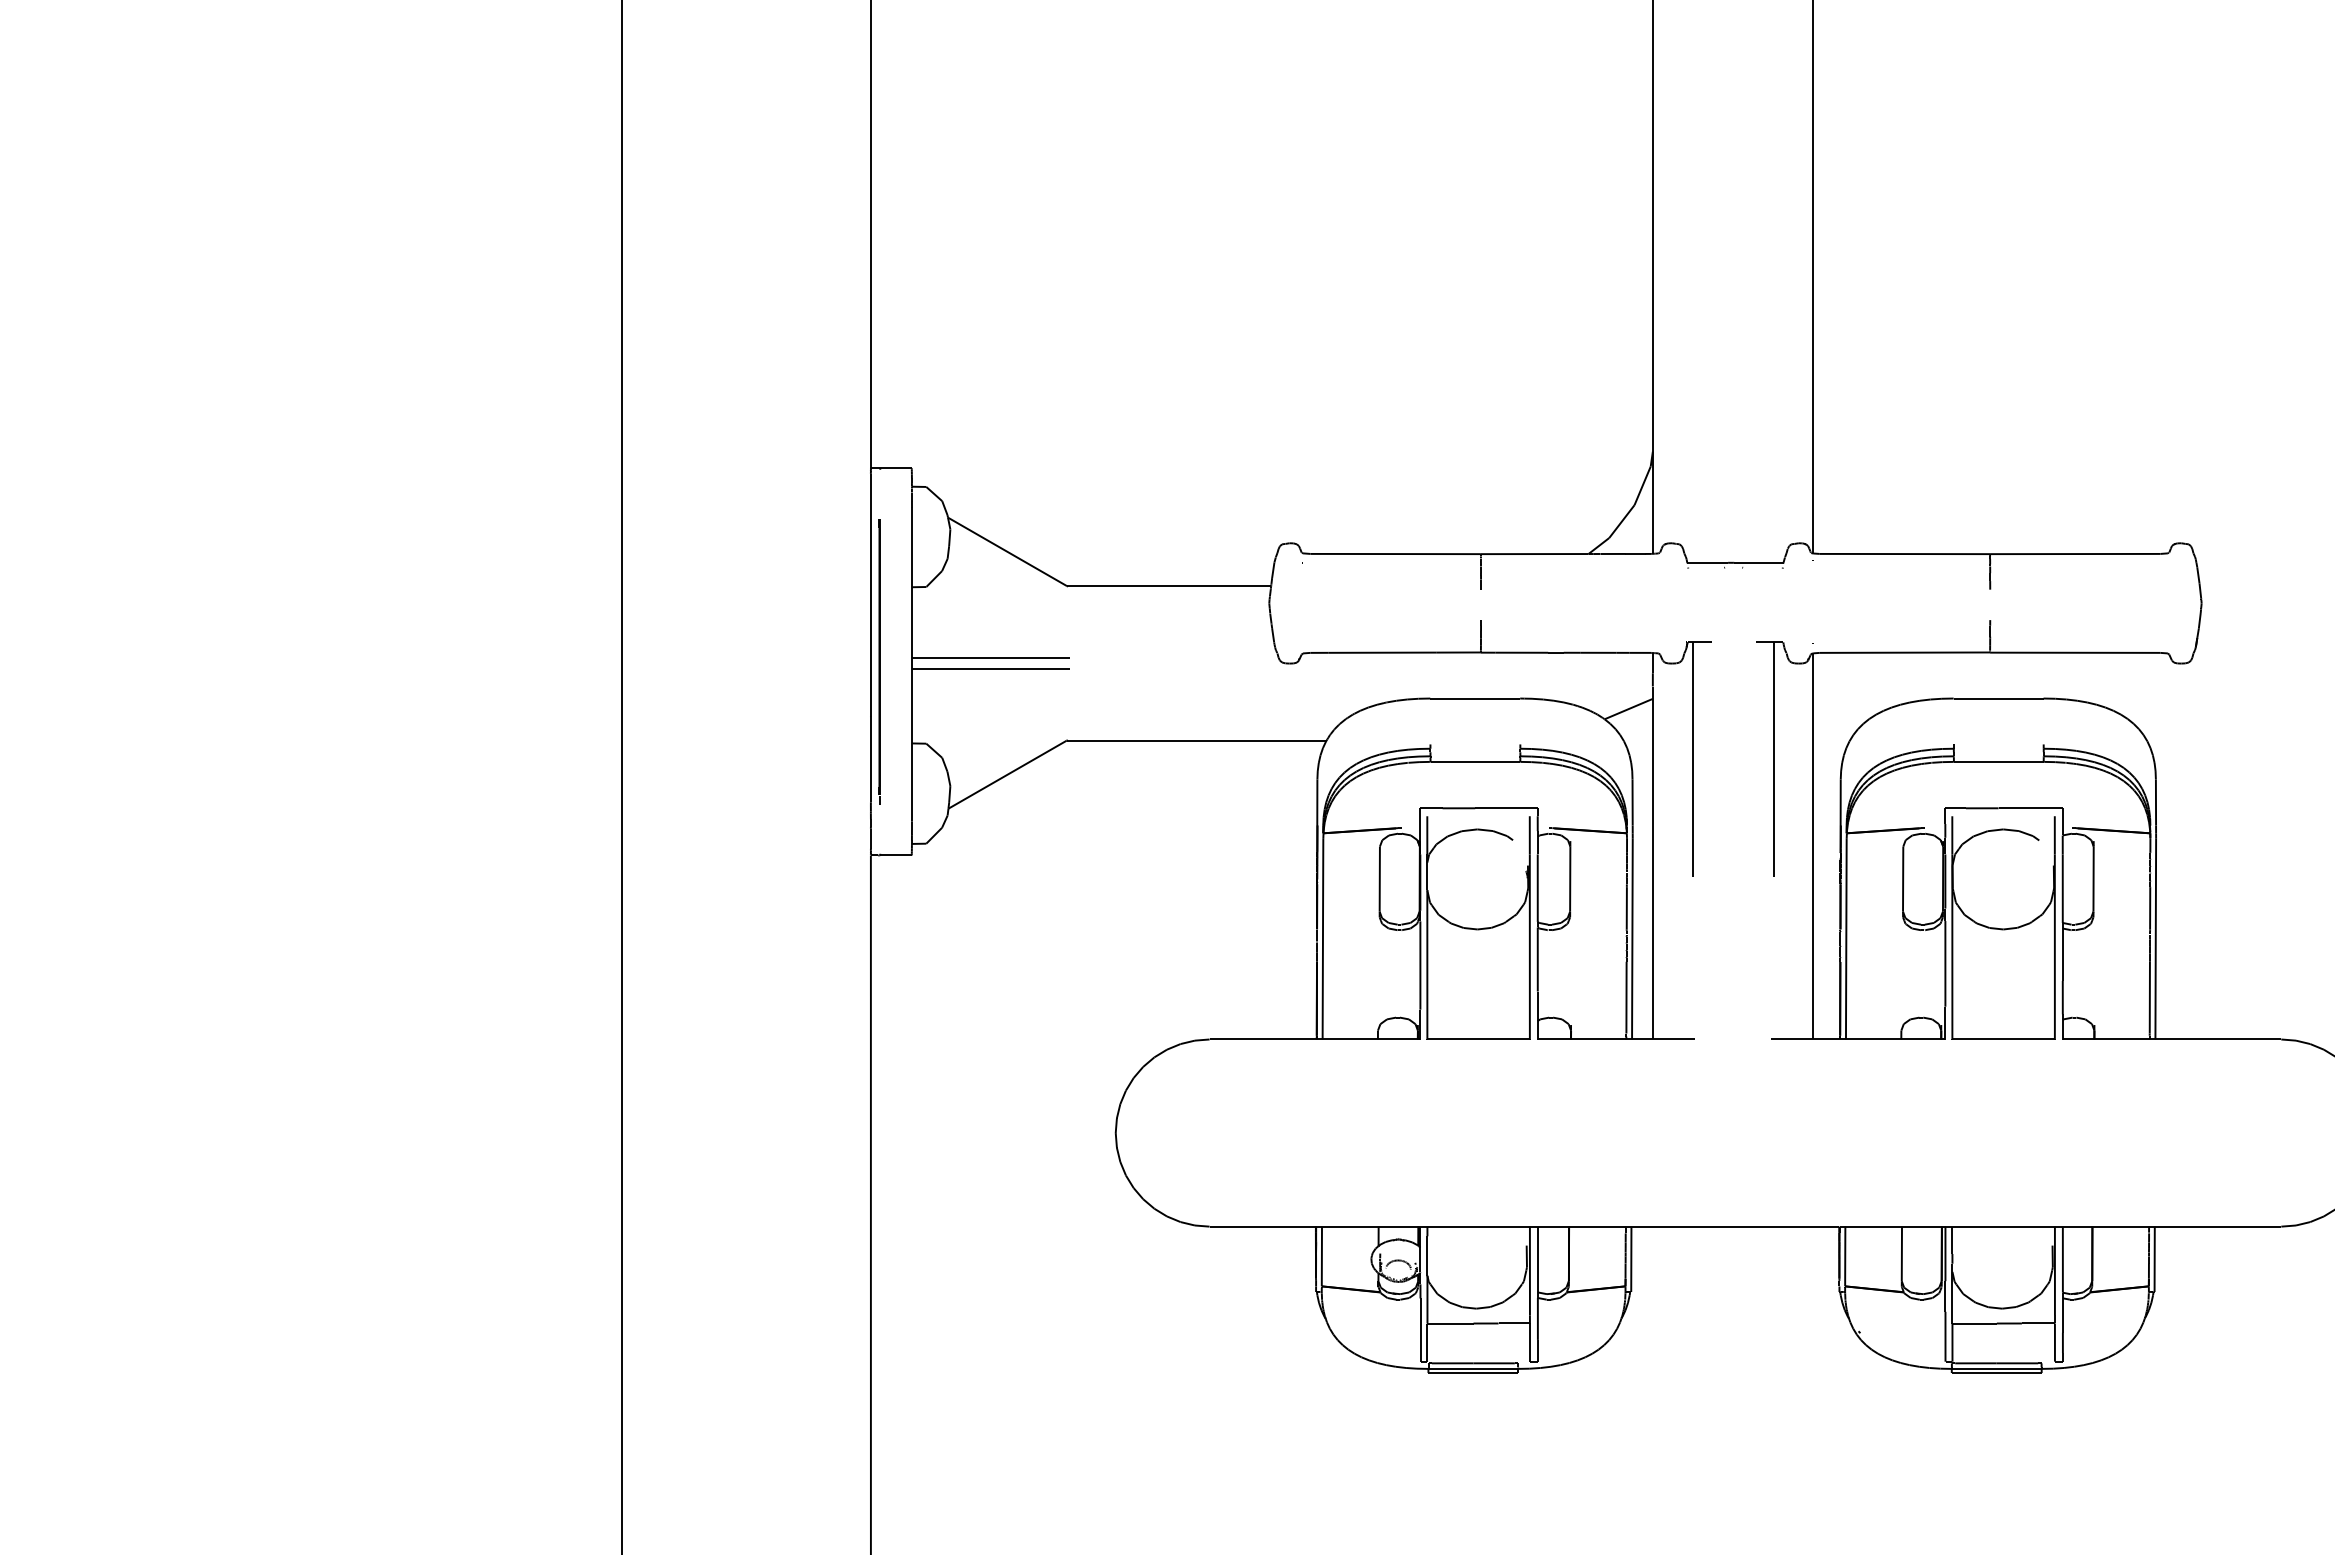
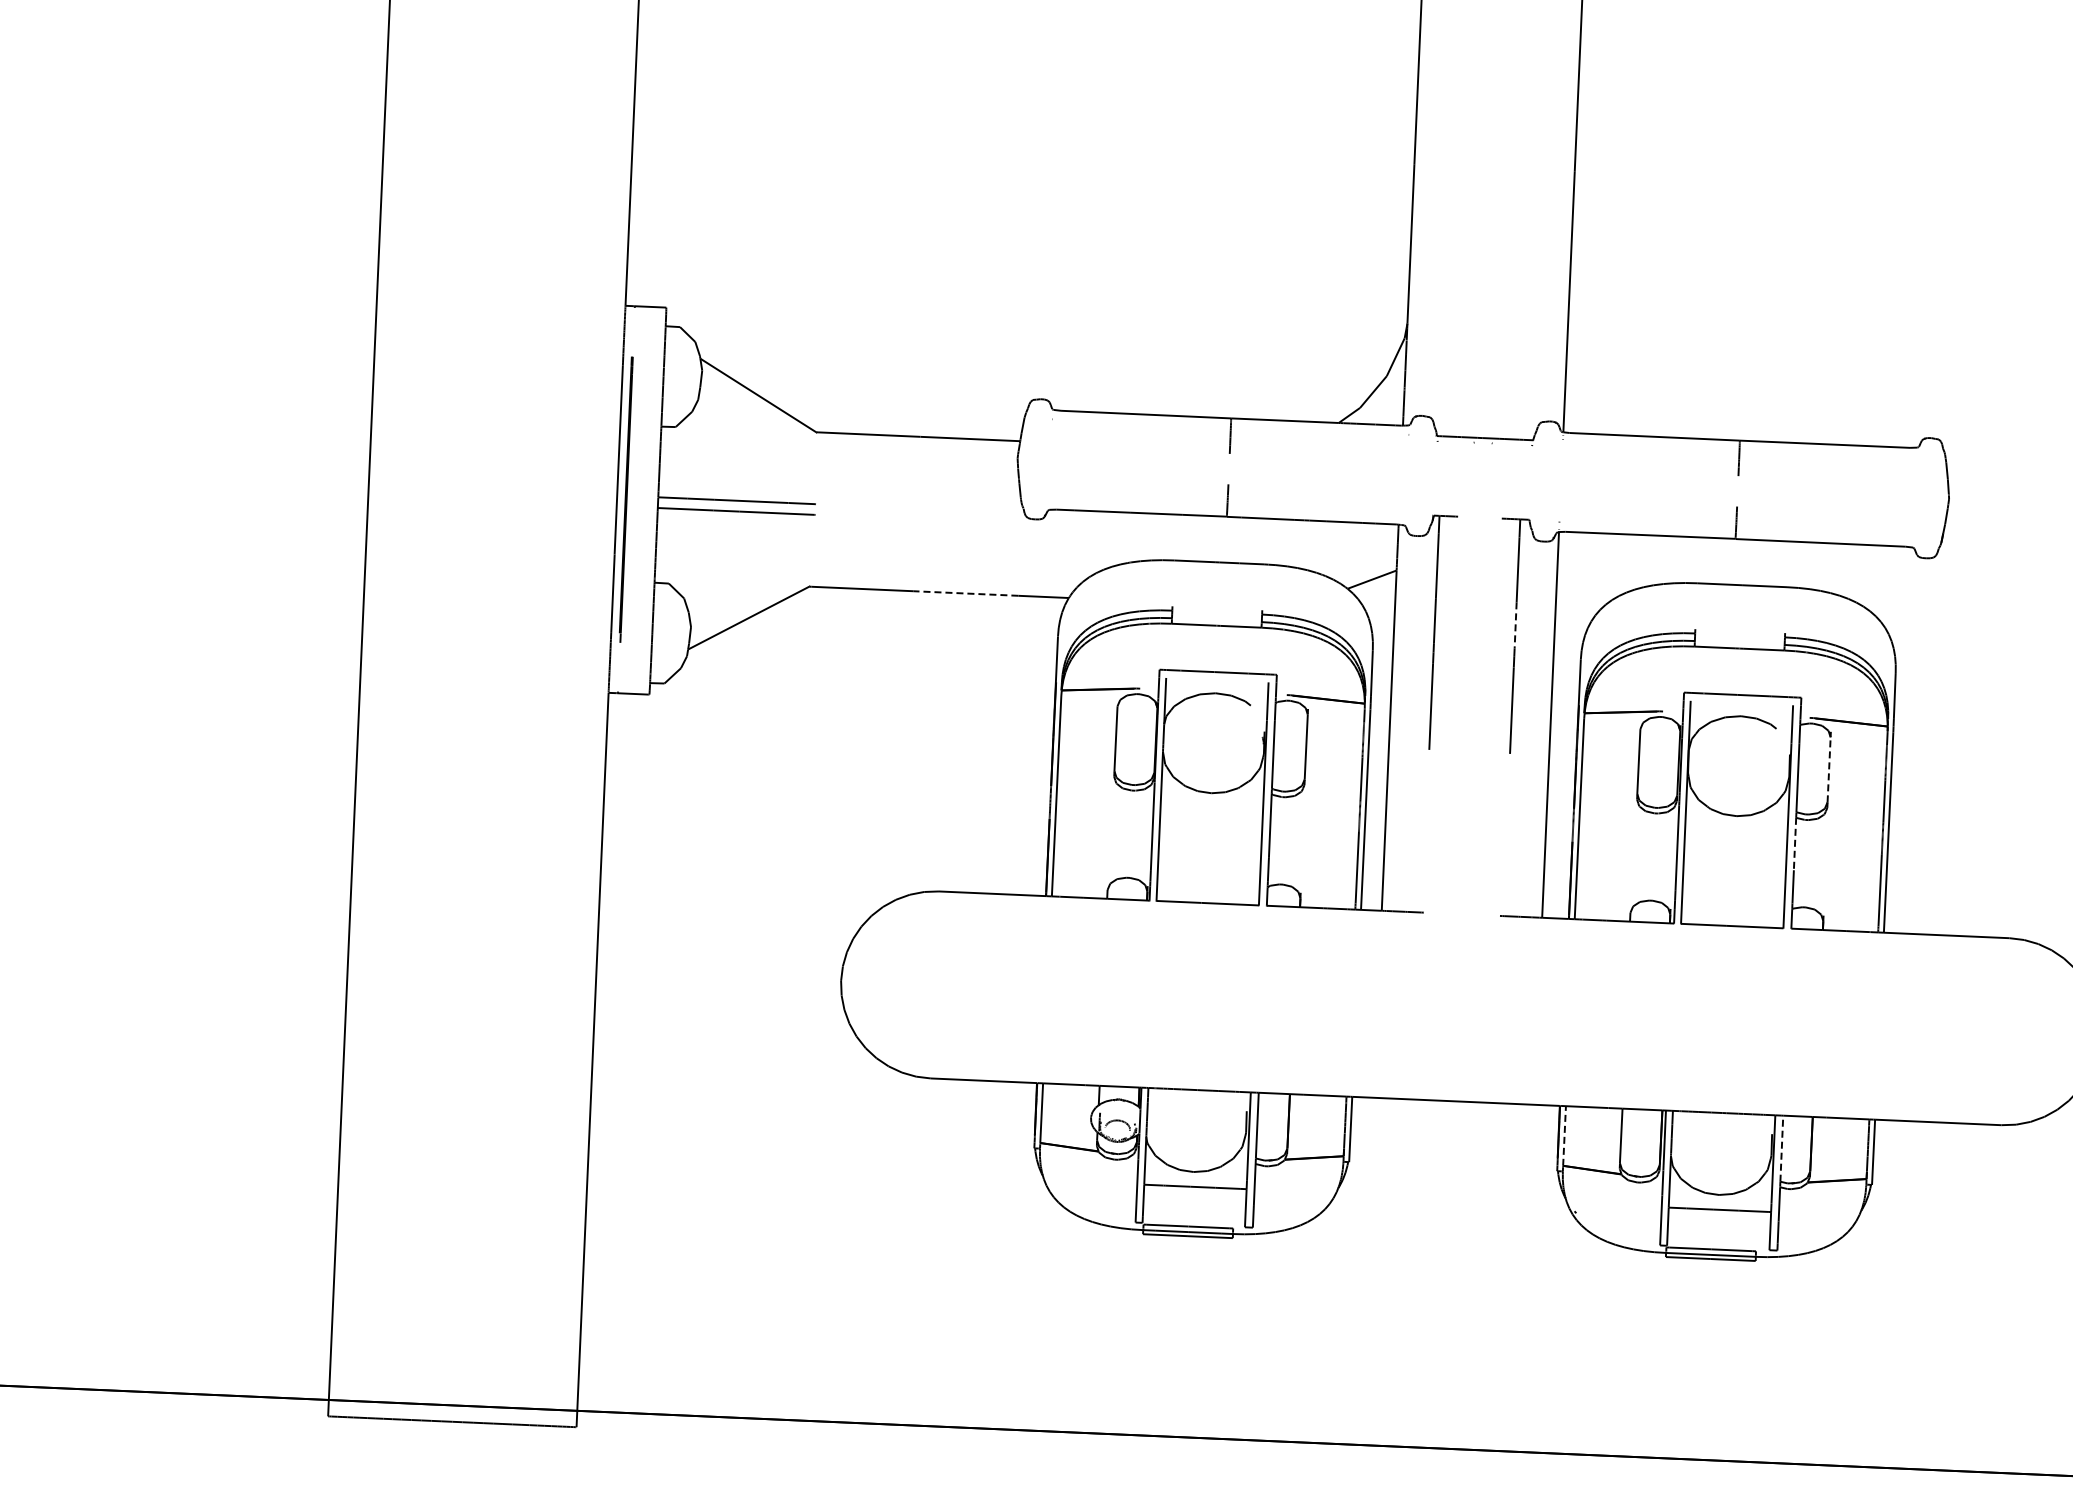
line: (1223, 740) -> (965, 593), solid -> dashed
line: (1774, 748) -> (1516, 625), solid -> dashed
line: (2093, 879) -> (1829, 770), solid -> dashed
line: (2062, 955) -> (1794, 844), solid -> dashed
line: (1845, 1256) -> (1564, 1136), solid -> dashed
line: (2062, 1259) -> (1781, 1148), solid -> dashed

